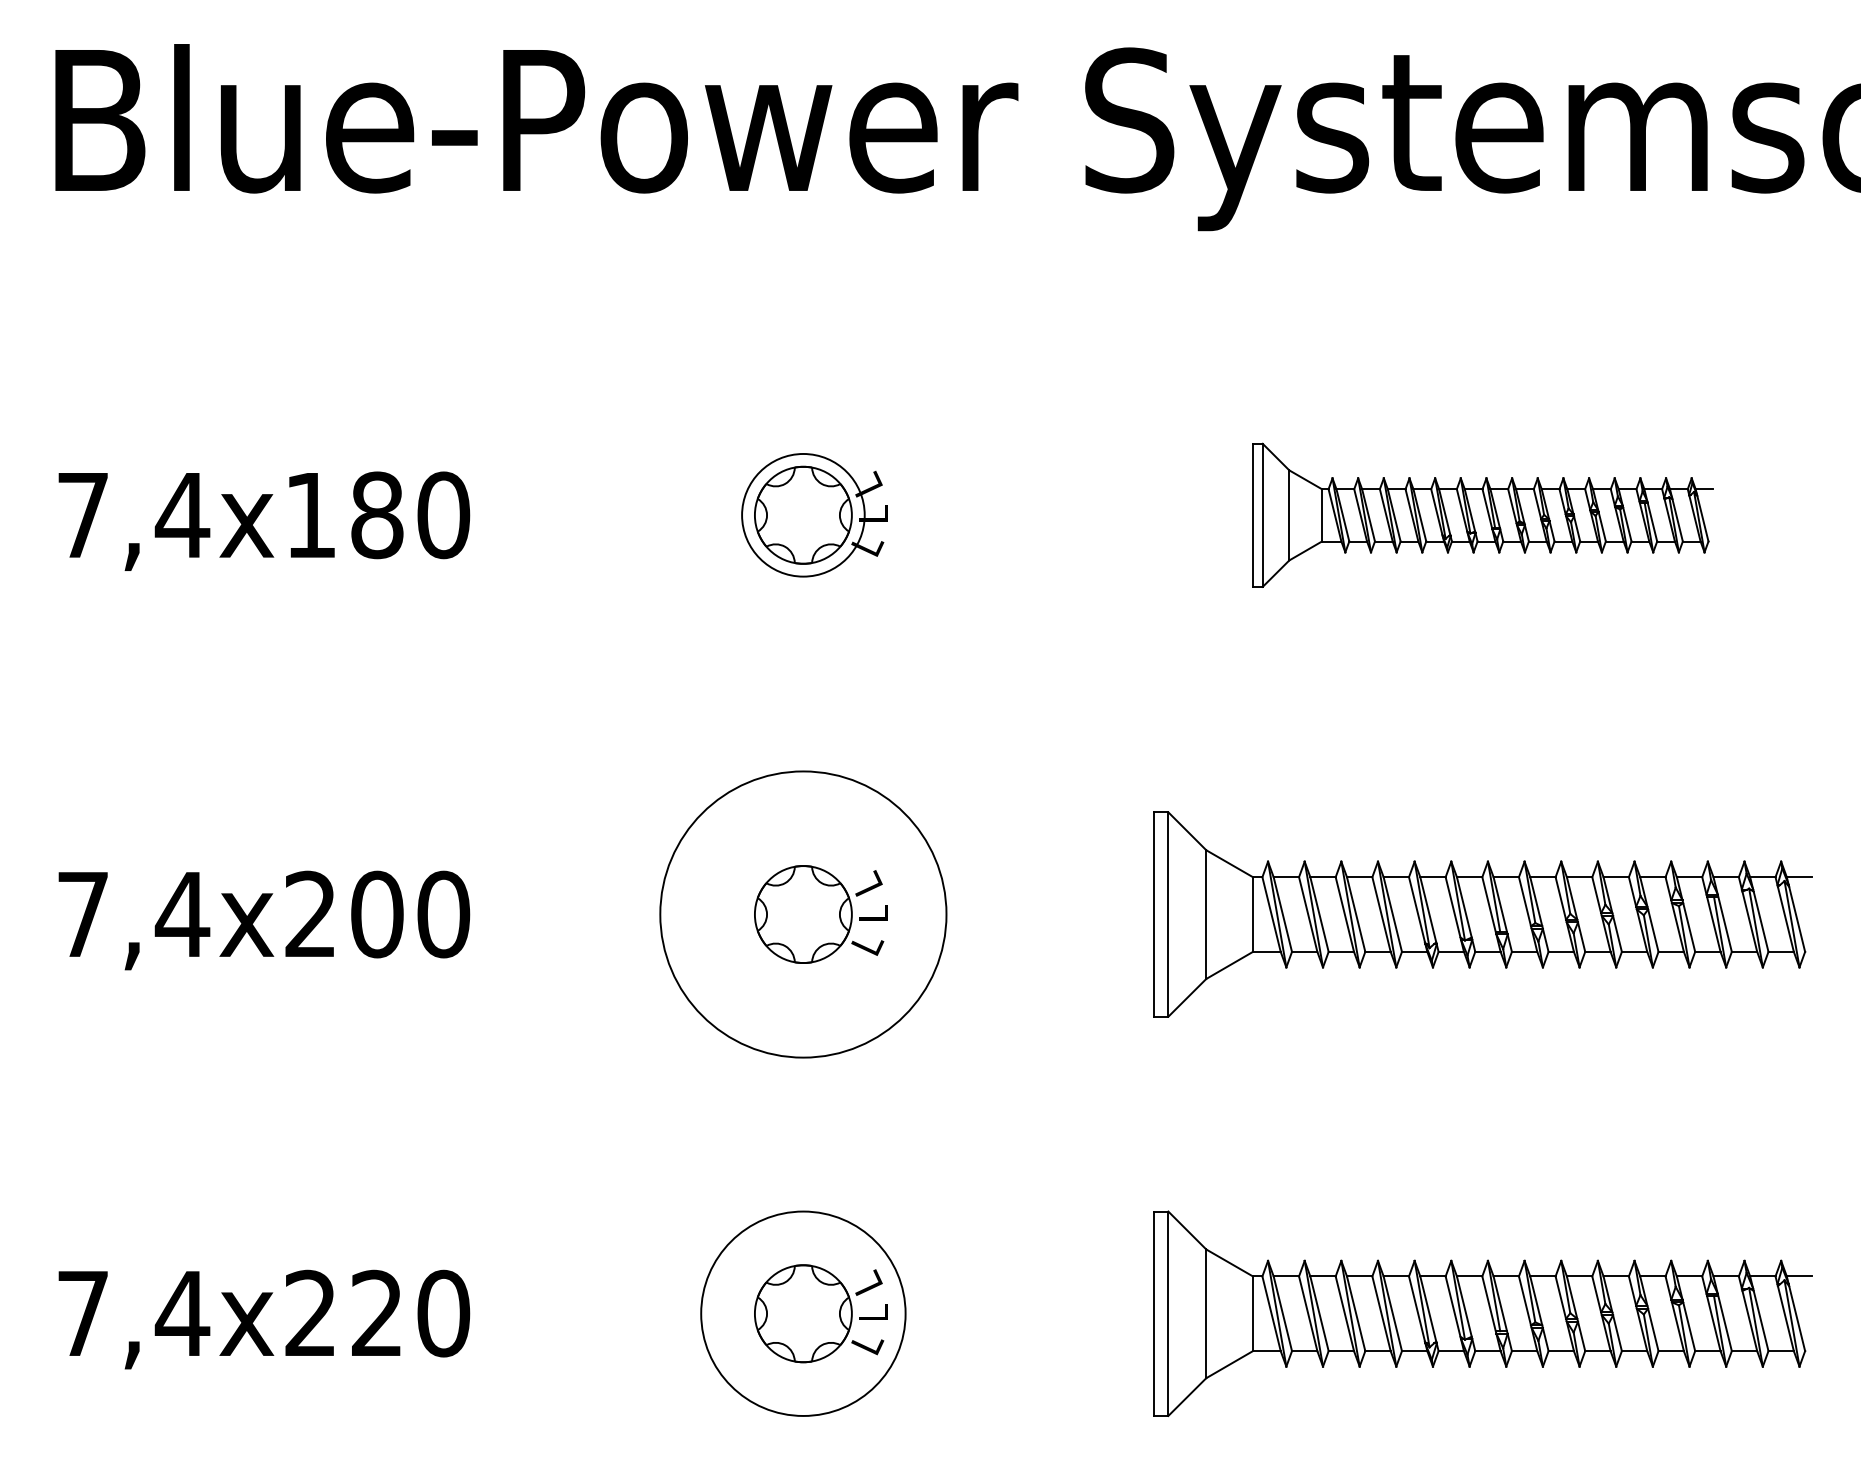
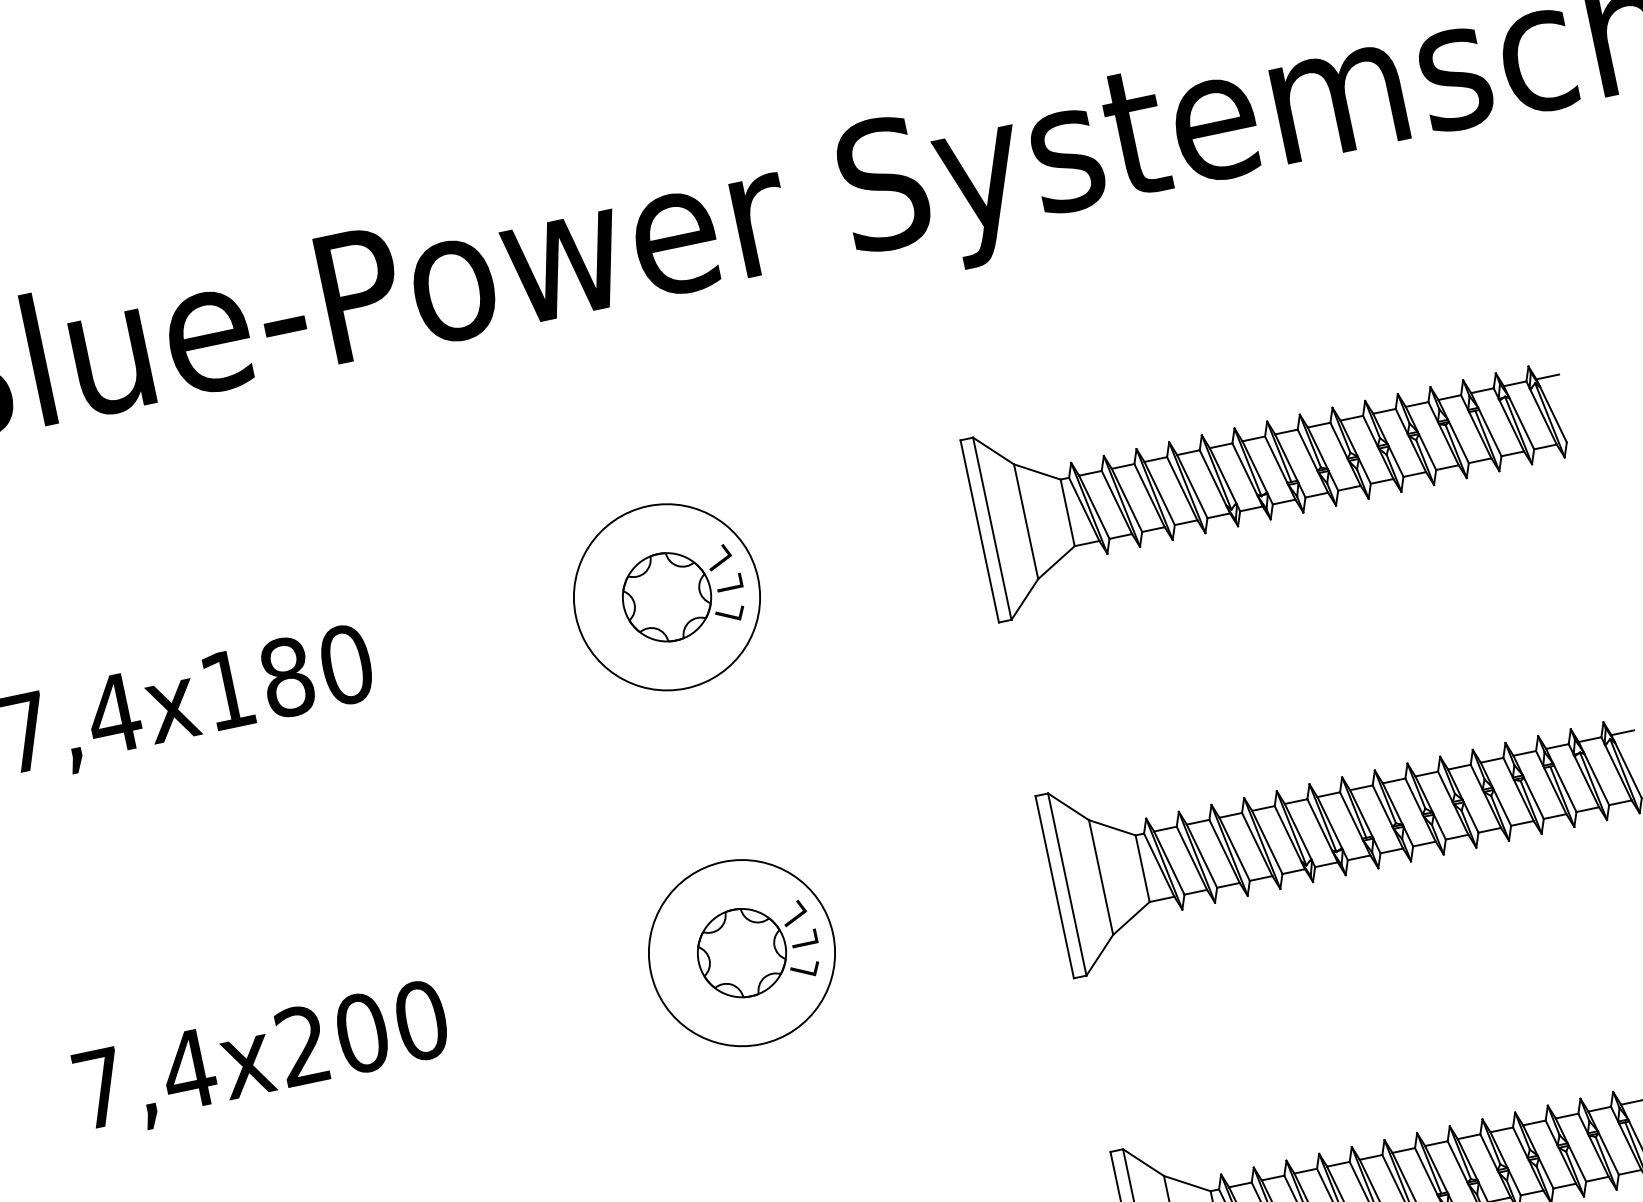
circle: (803, 515) -> (667, 597), size x1.67
part: (1482, 515) -> (1272, 469), size x1.43
circle: (803, 914) -> (742, 953), size x0.71

